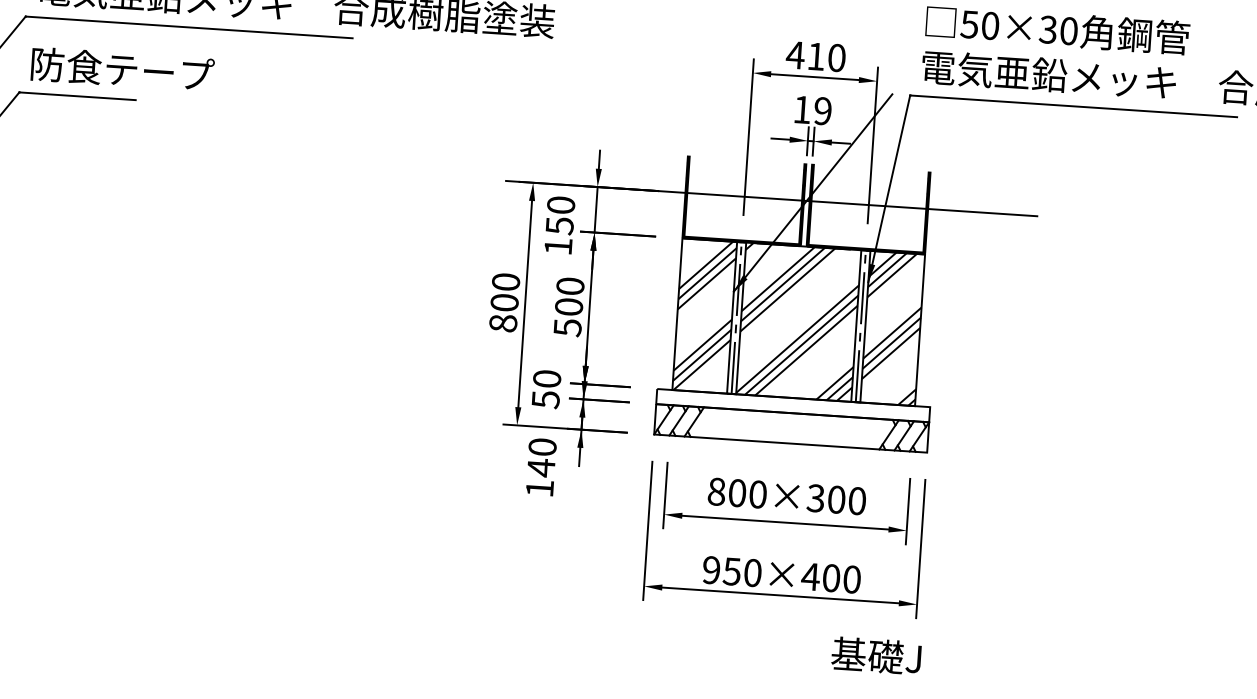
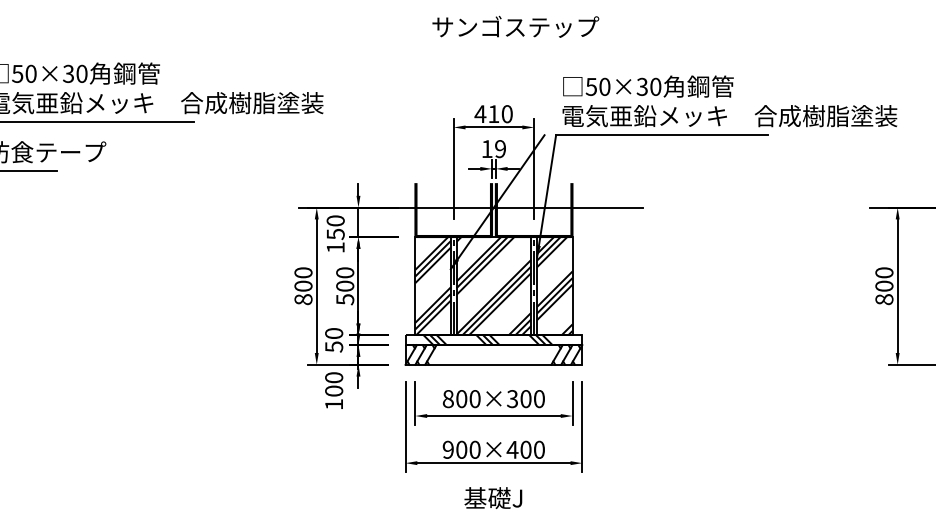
hatch: (783, 405) -> (487, 340), added
text: (541, 468) -> (334, 391), 140 -> 100
text: (731, 571) -> (461, 449), 950×400 -> 900×400
text: (876, 655) -> (493, 497), moved

